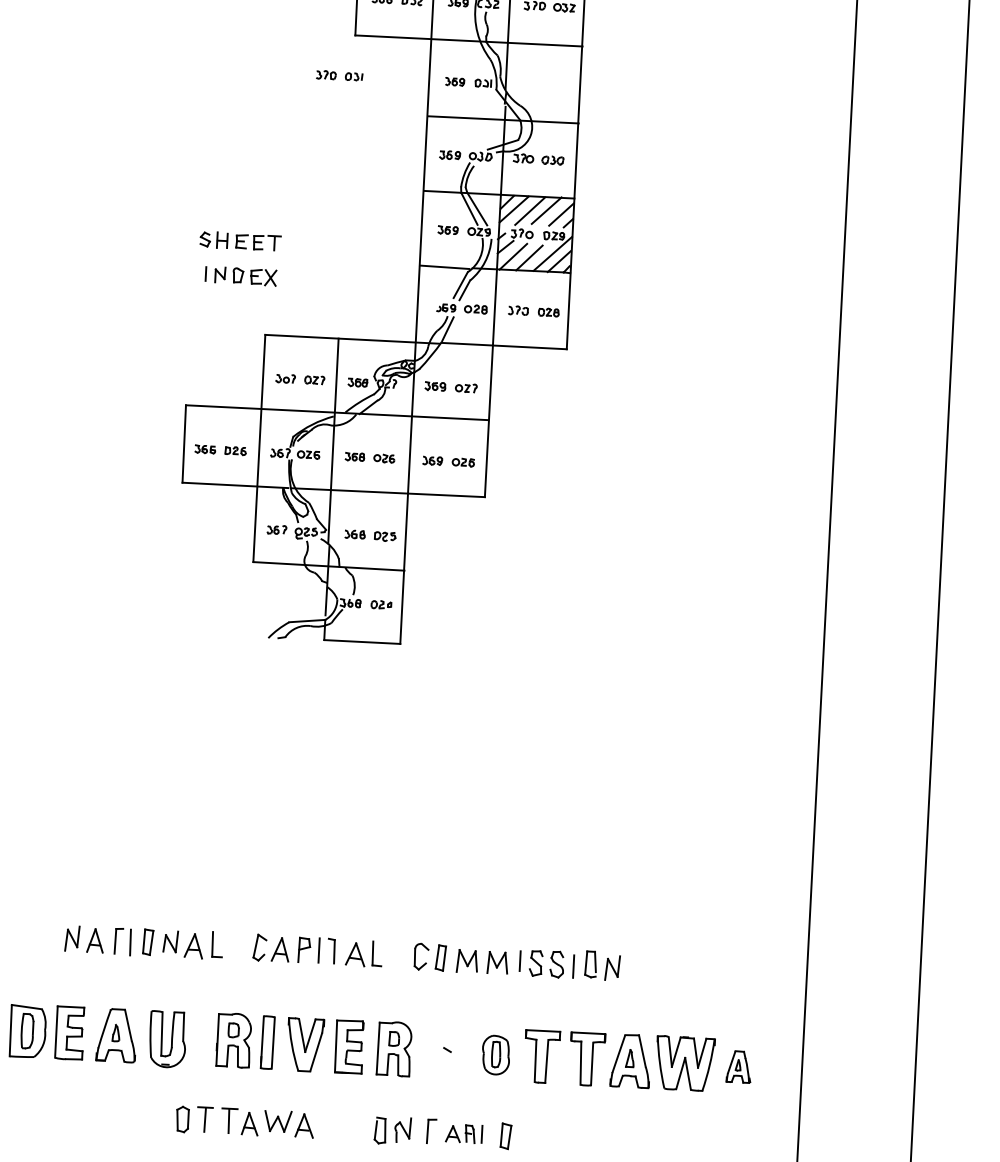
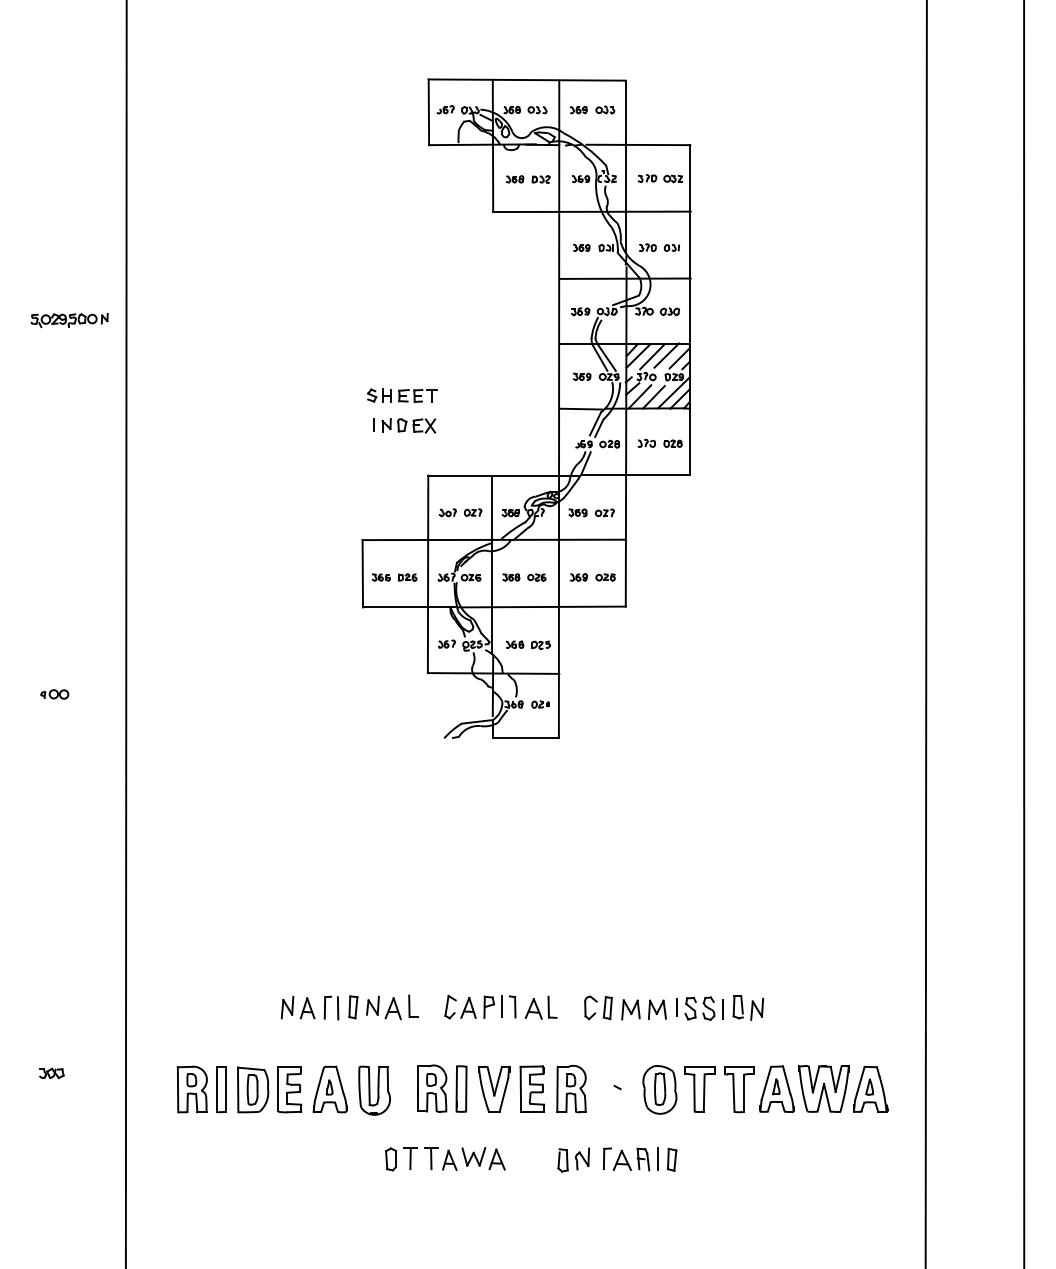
part: (339, 75) -> (659, 247), moved
part: (495, 1054) -> (659, 1089), size x1.43
part: (739, 1067) -> (871, 1089), size x1.67
part: (463, 1133) -> (635, 1159), size x1.43

